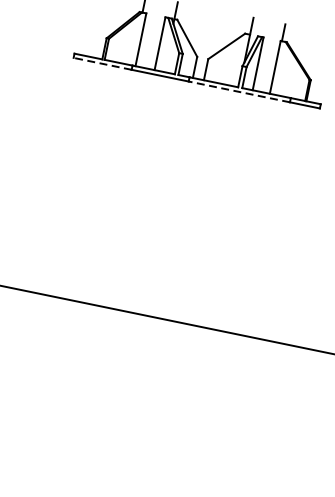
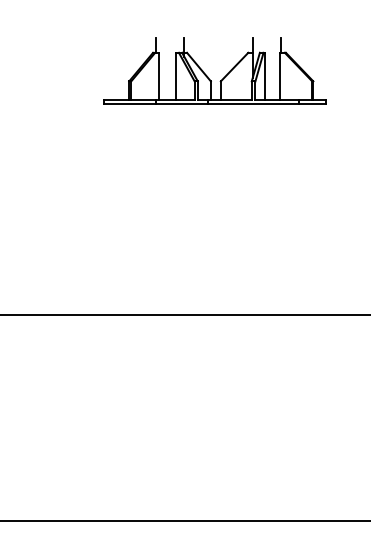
line: (101, 63) -> (129, 104), dashed -> solid
line: (239, 92) -> (253, 104), dashed -> solid

